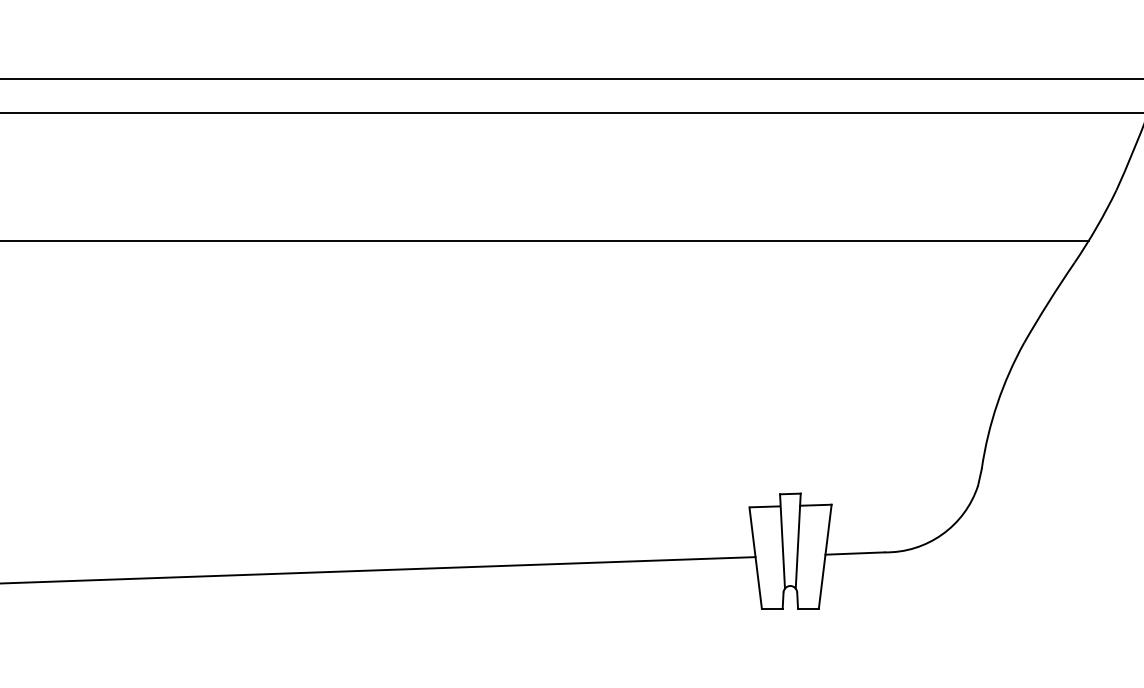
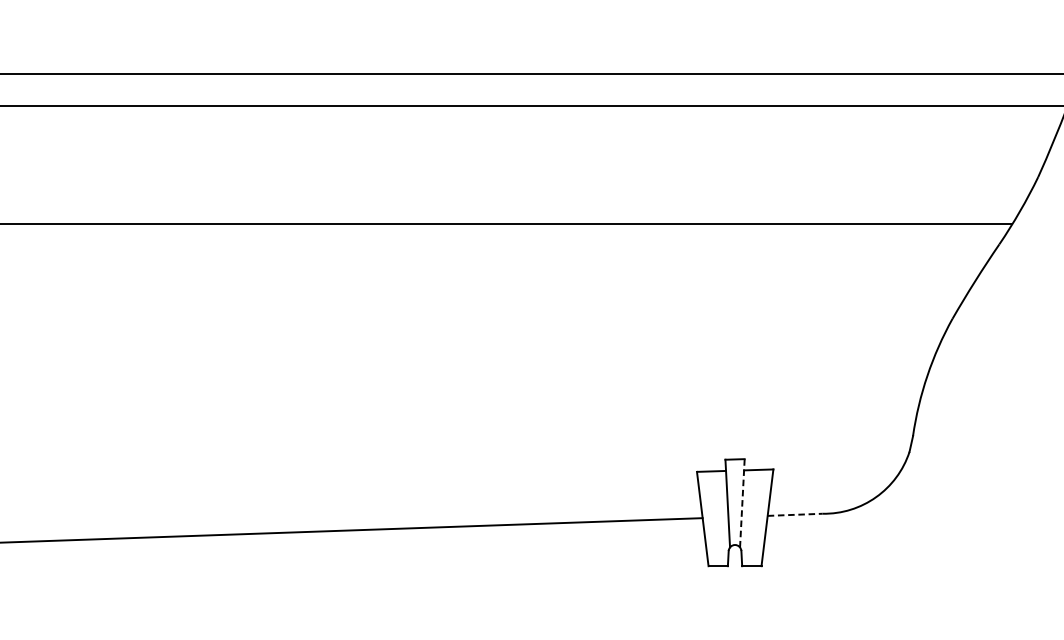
line: (798, 541) -> (742, 503), solid -> dashed
line: (855, 553) -> (795, 514), solid -> dashed

